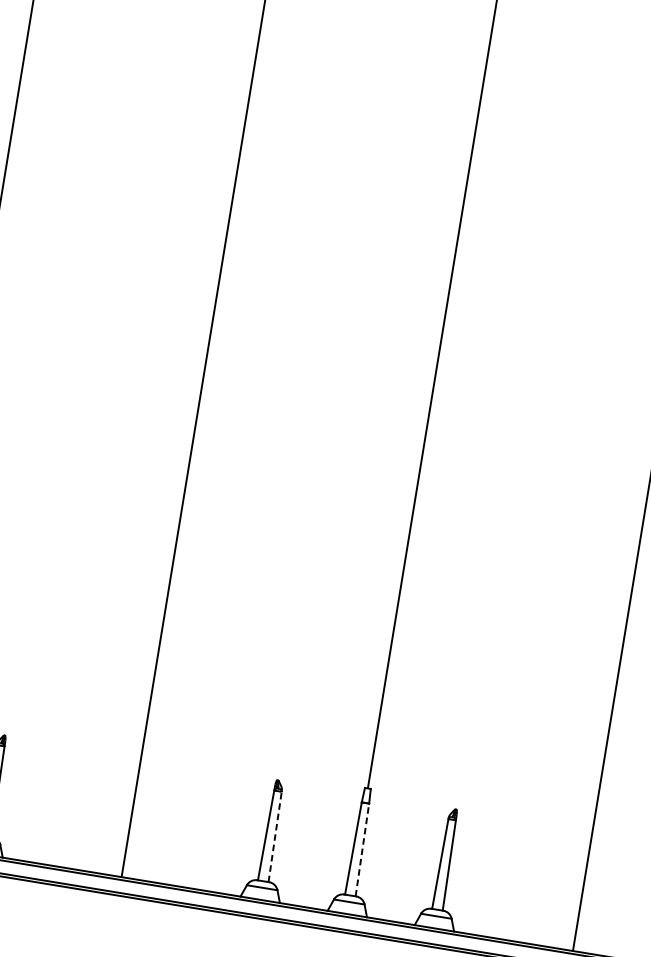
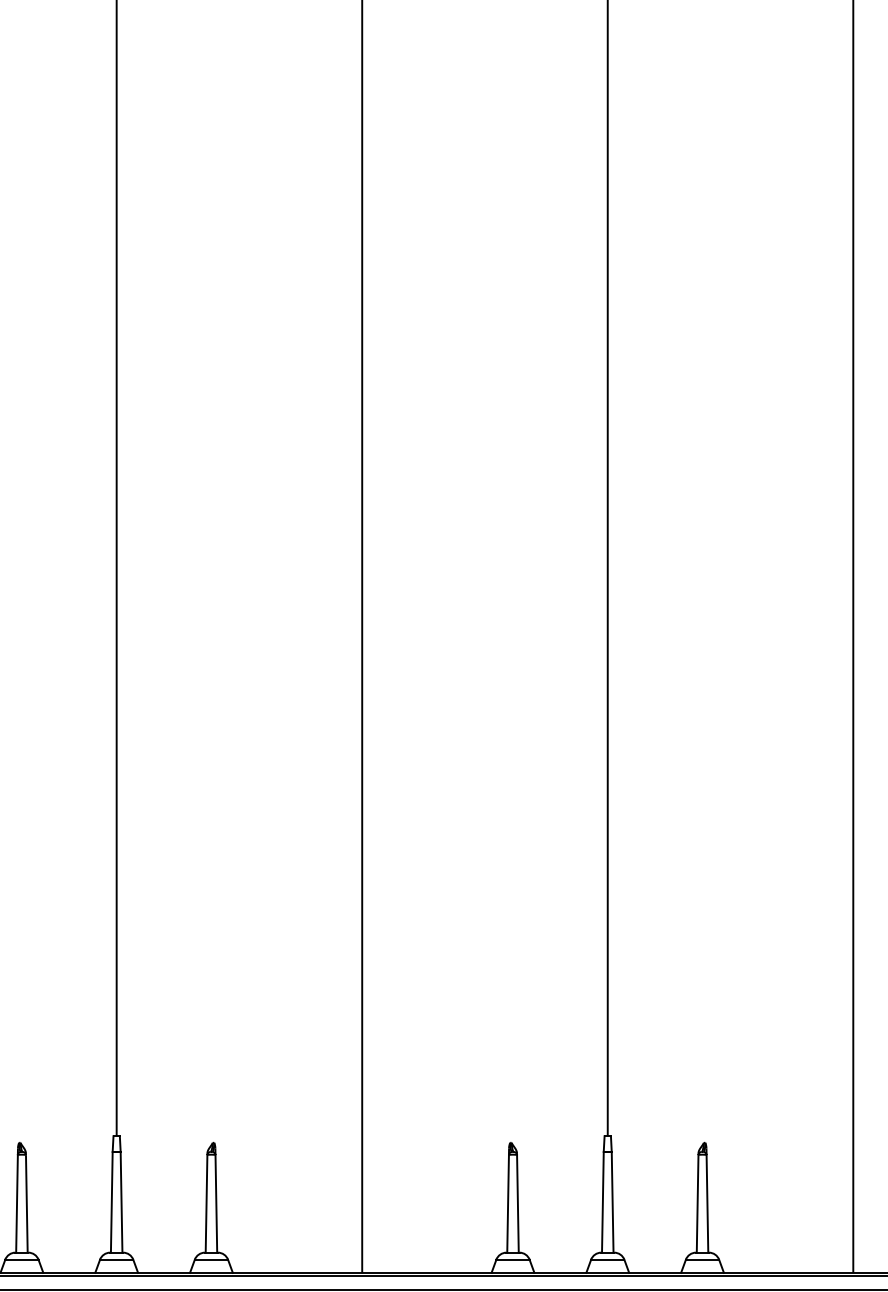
line: (274, 836) -> (517, 1203), dashed -> solid
line: (362, 849) -> (612, 1201), dashed -> solid

